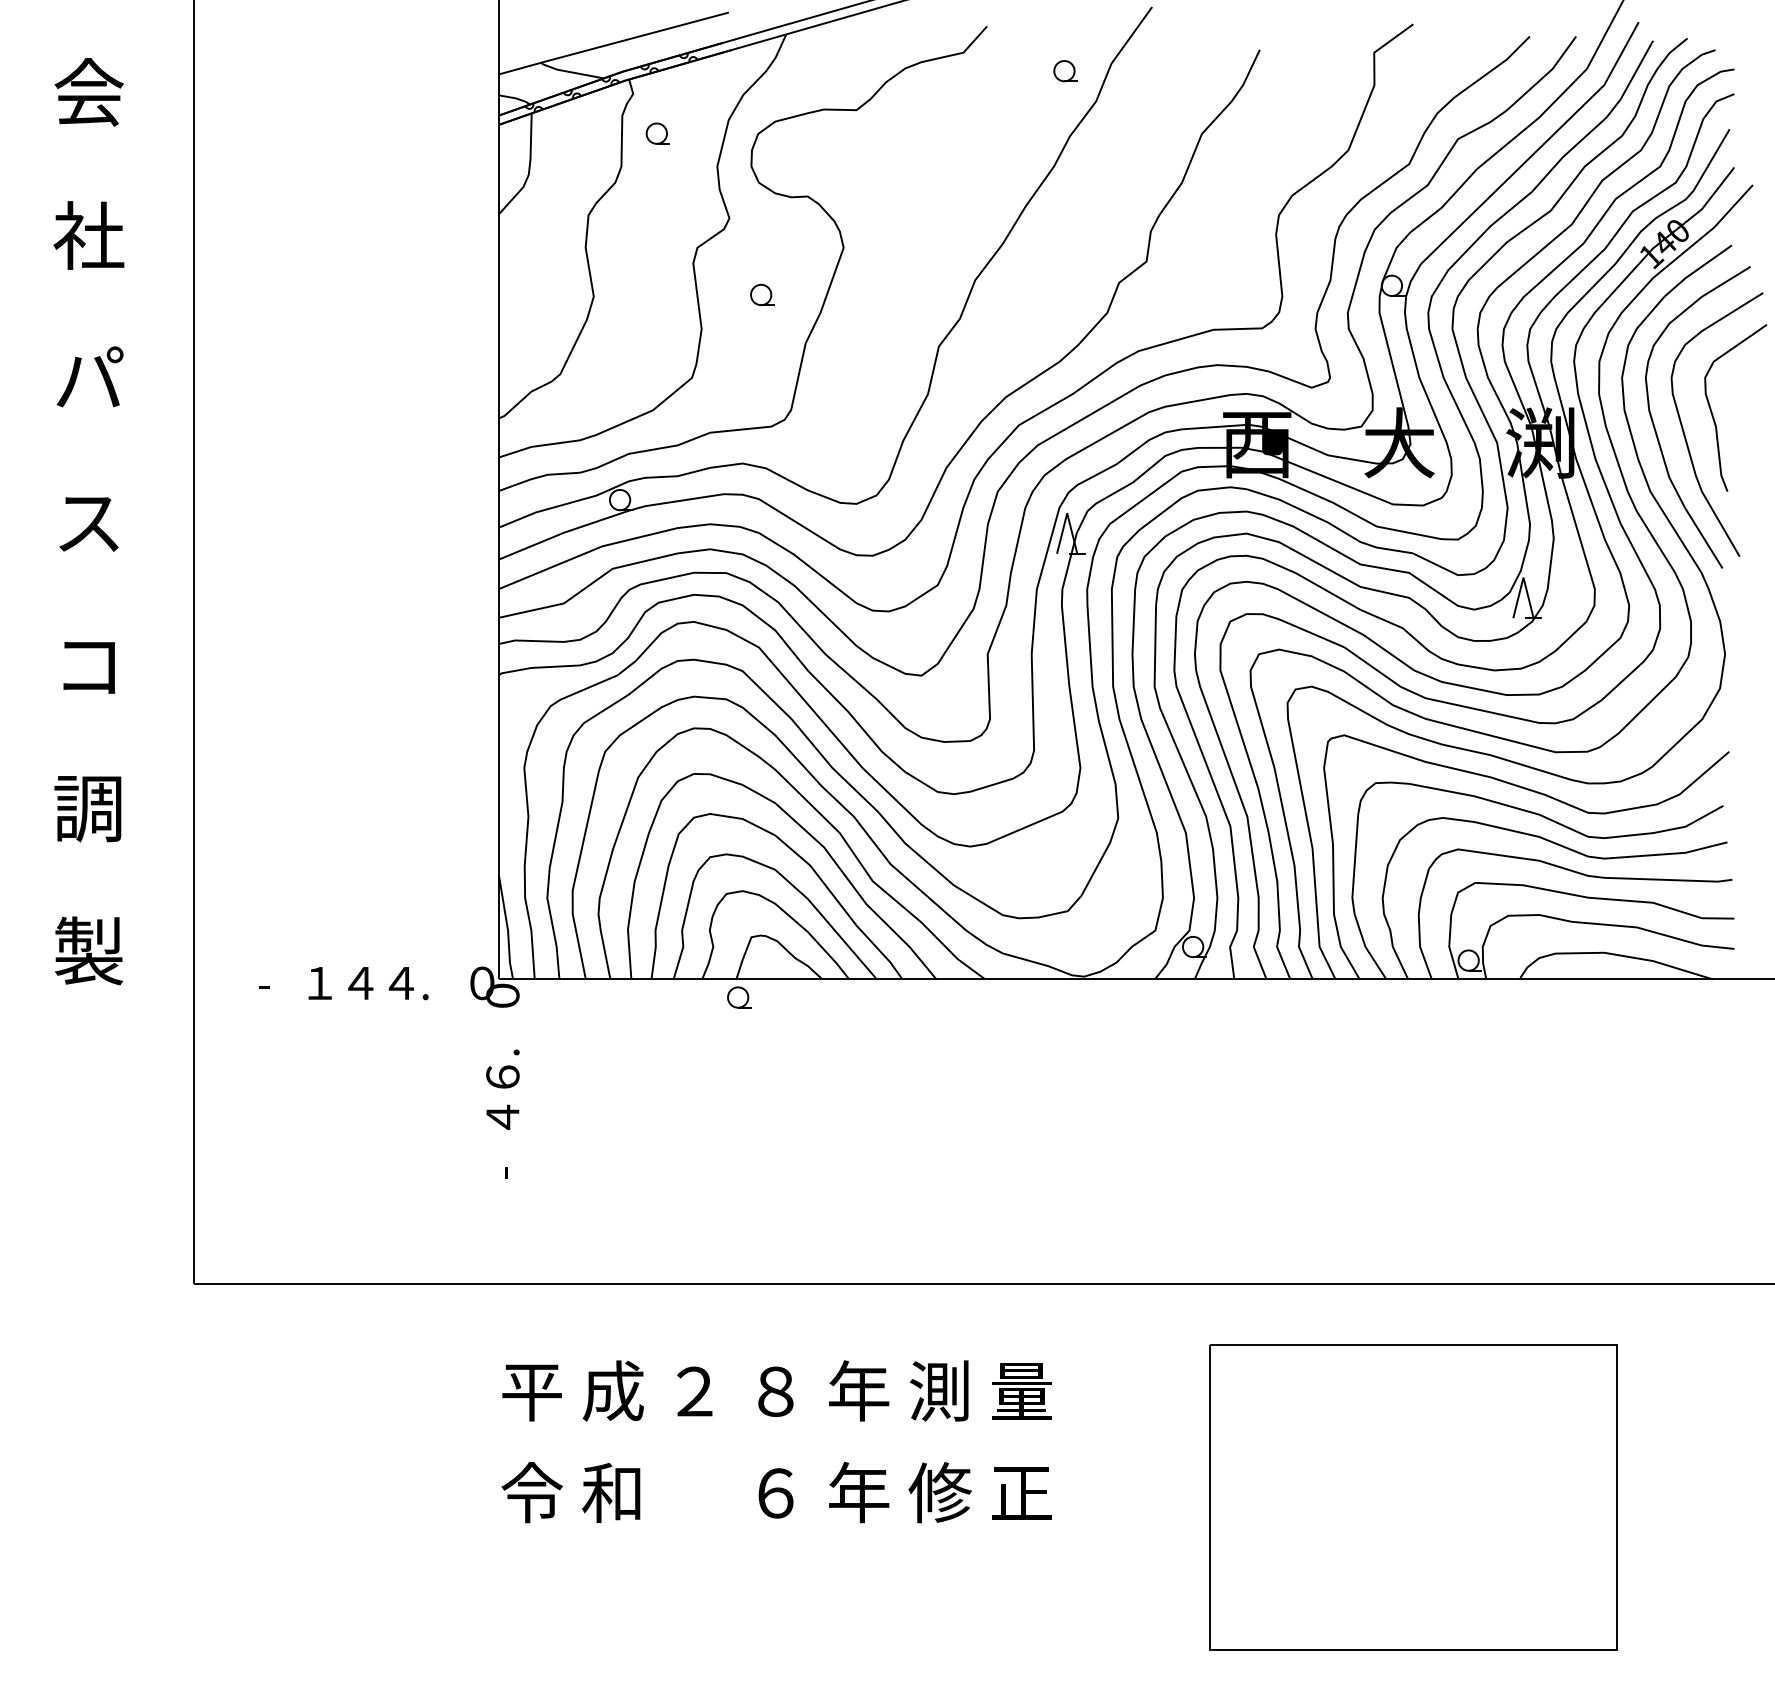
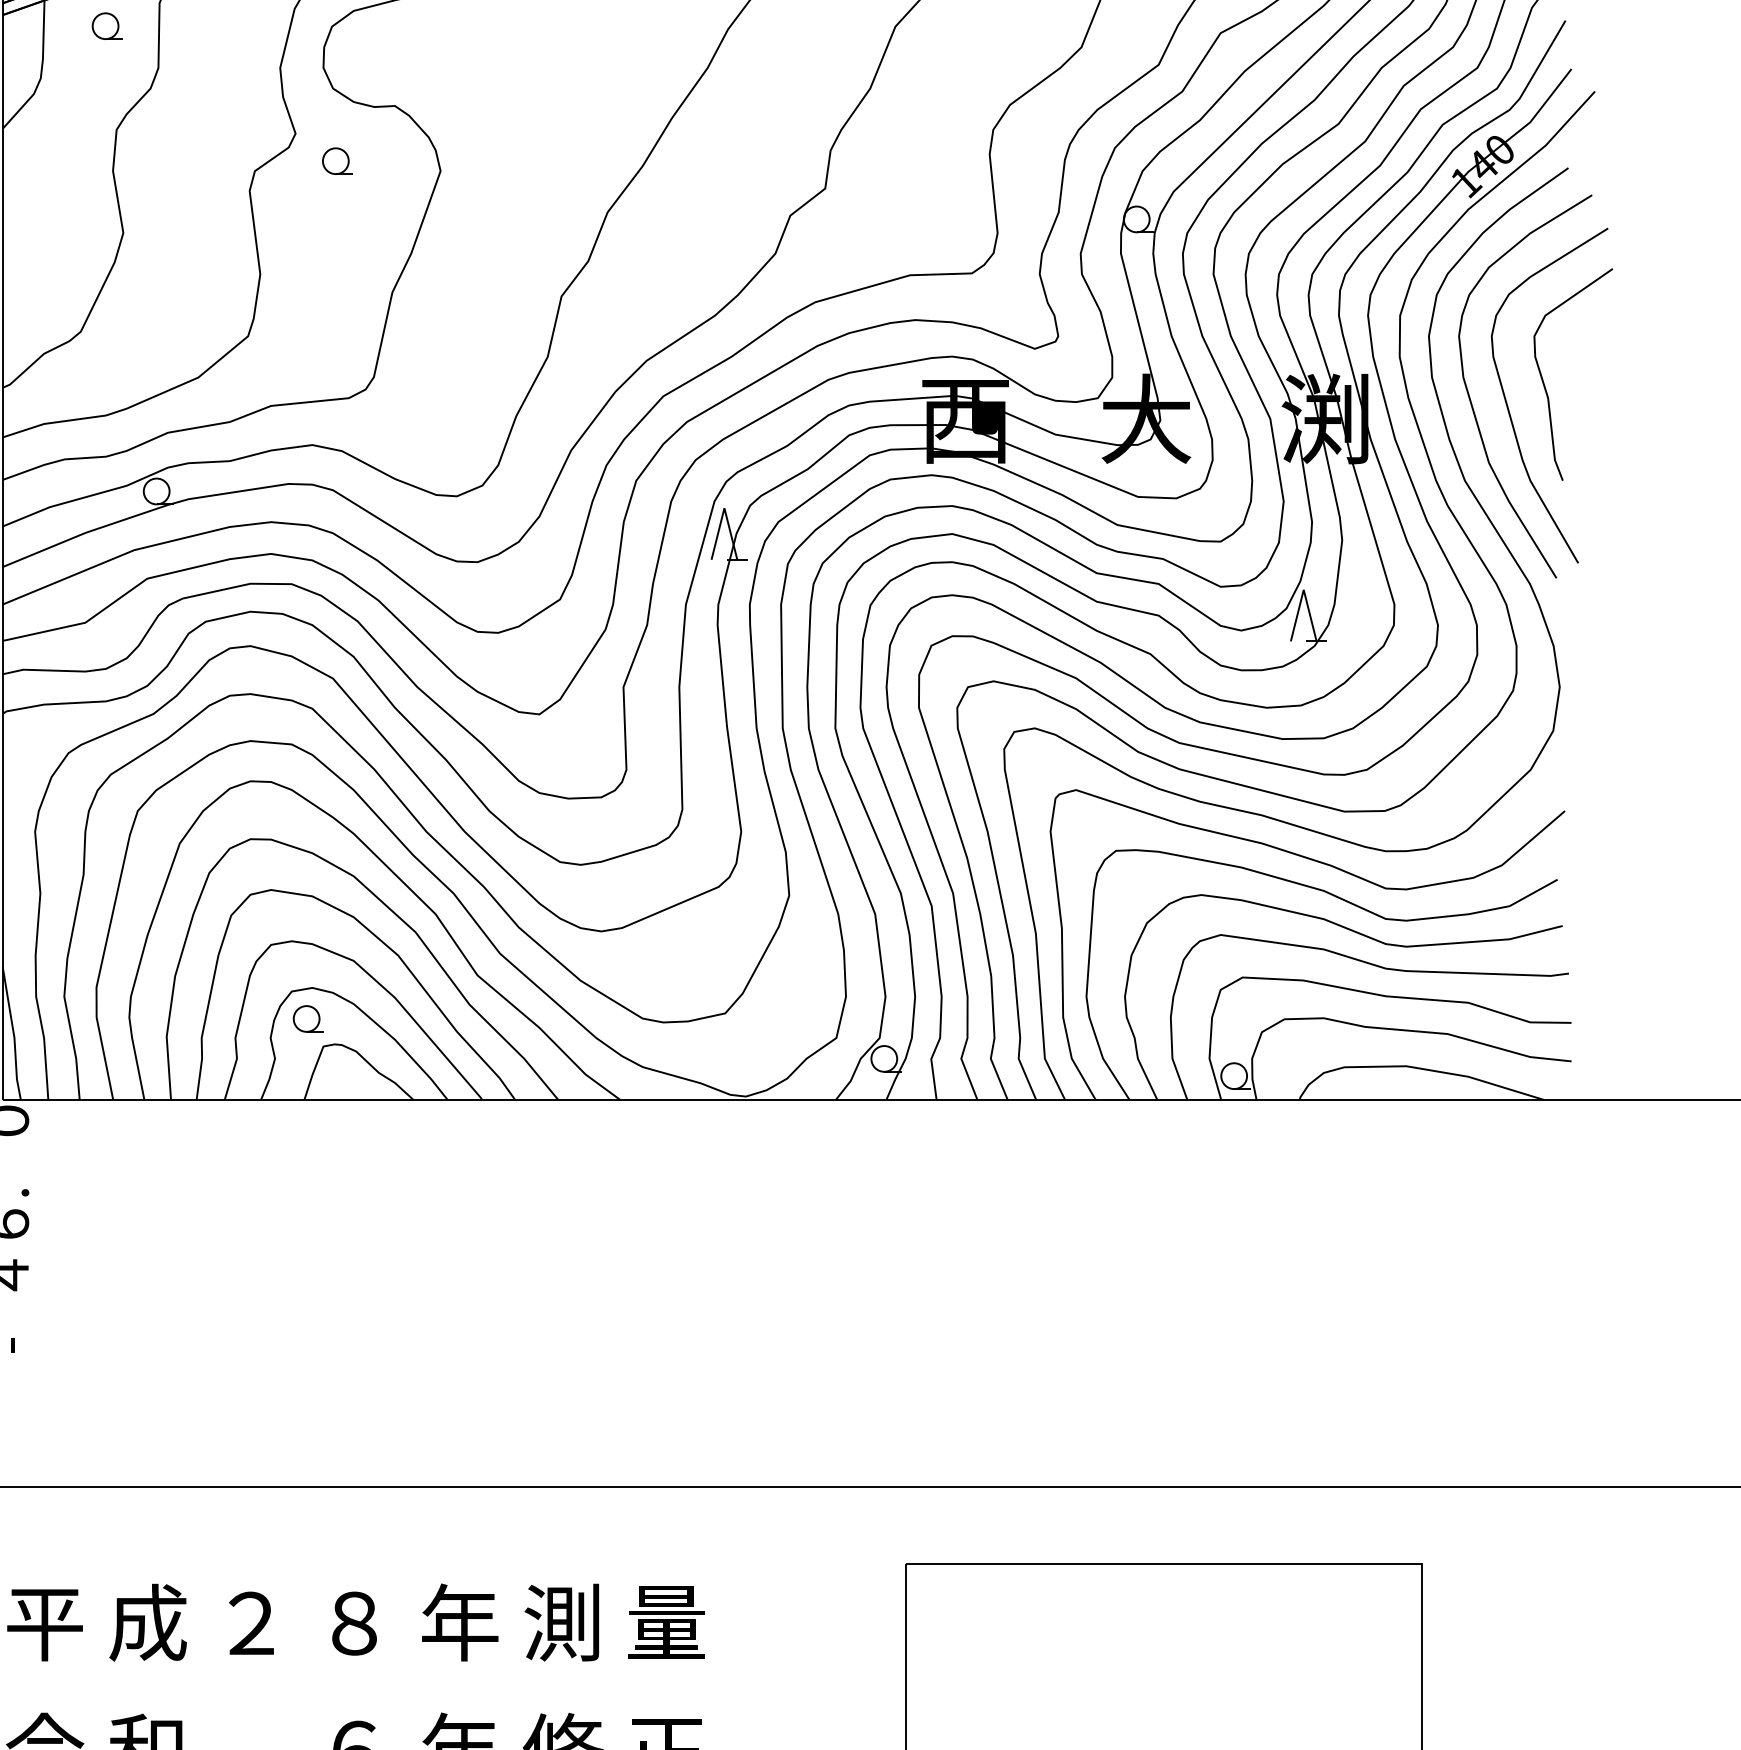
part: (657, 133) -> (106, 26), moved
part: (762, 294) -> (337, 160), moved
part: (739, 997) -> (308, 1018), moved

